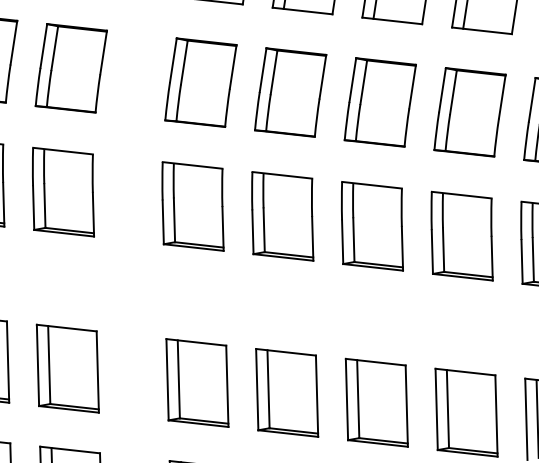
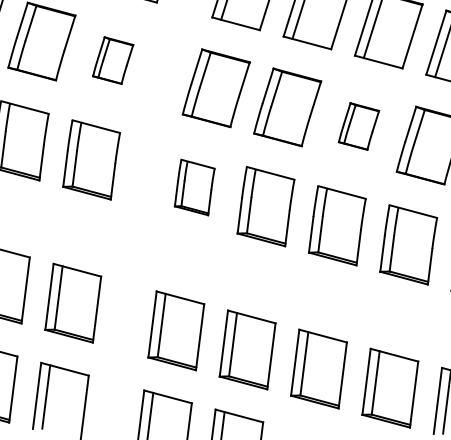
part: (70, 68) -> (112, 60), size x0.6
part: (379, 102) -> (358, 126), size x0.6
part: (192, 206) -> (194, 187), size x0.7

